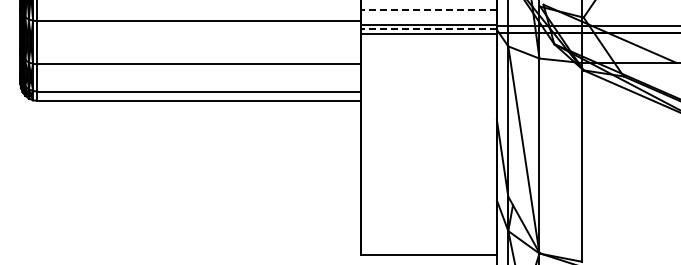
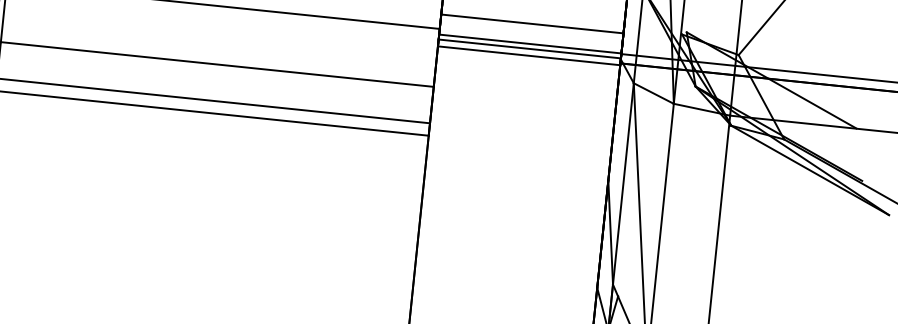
line: (428, 10) -> (531, 24), dashed -> solid
line: (428, 29) -> (529, 49), dashed -> solid

